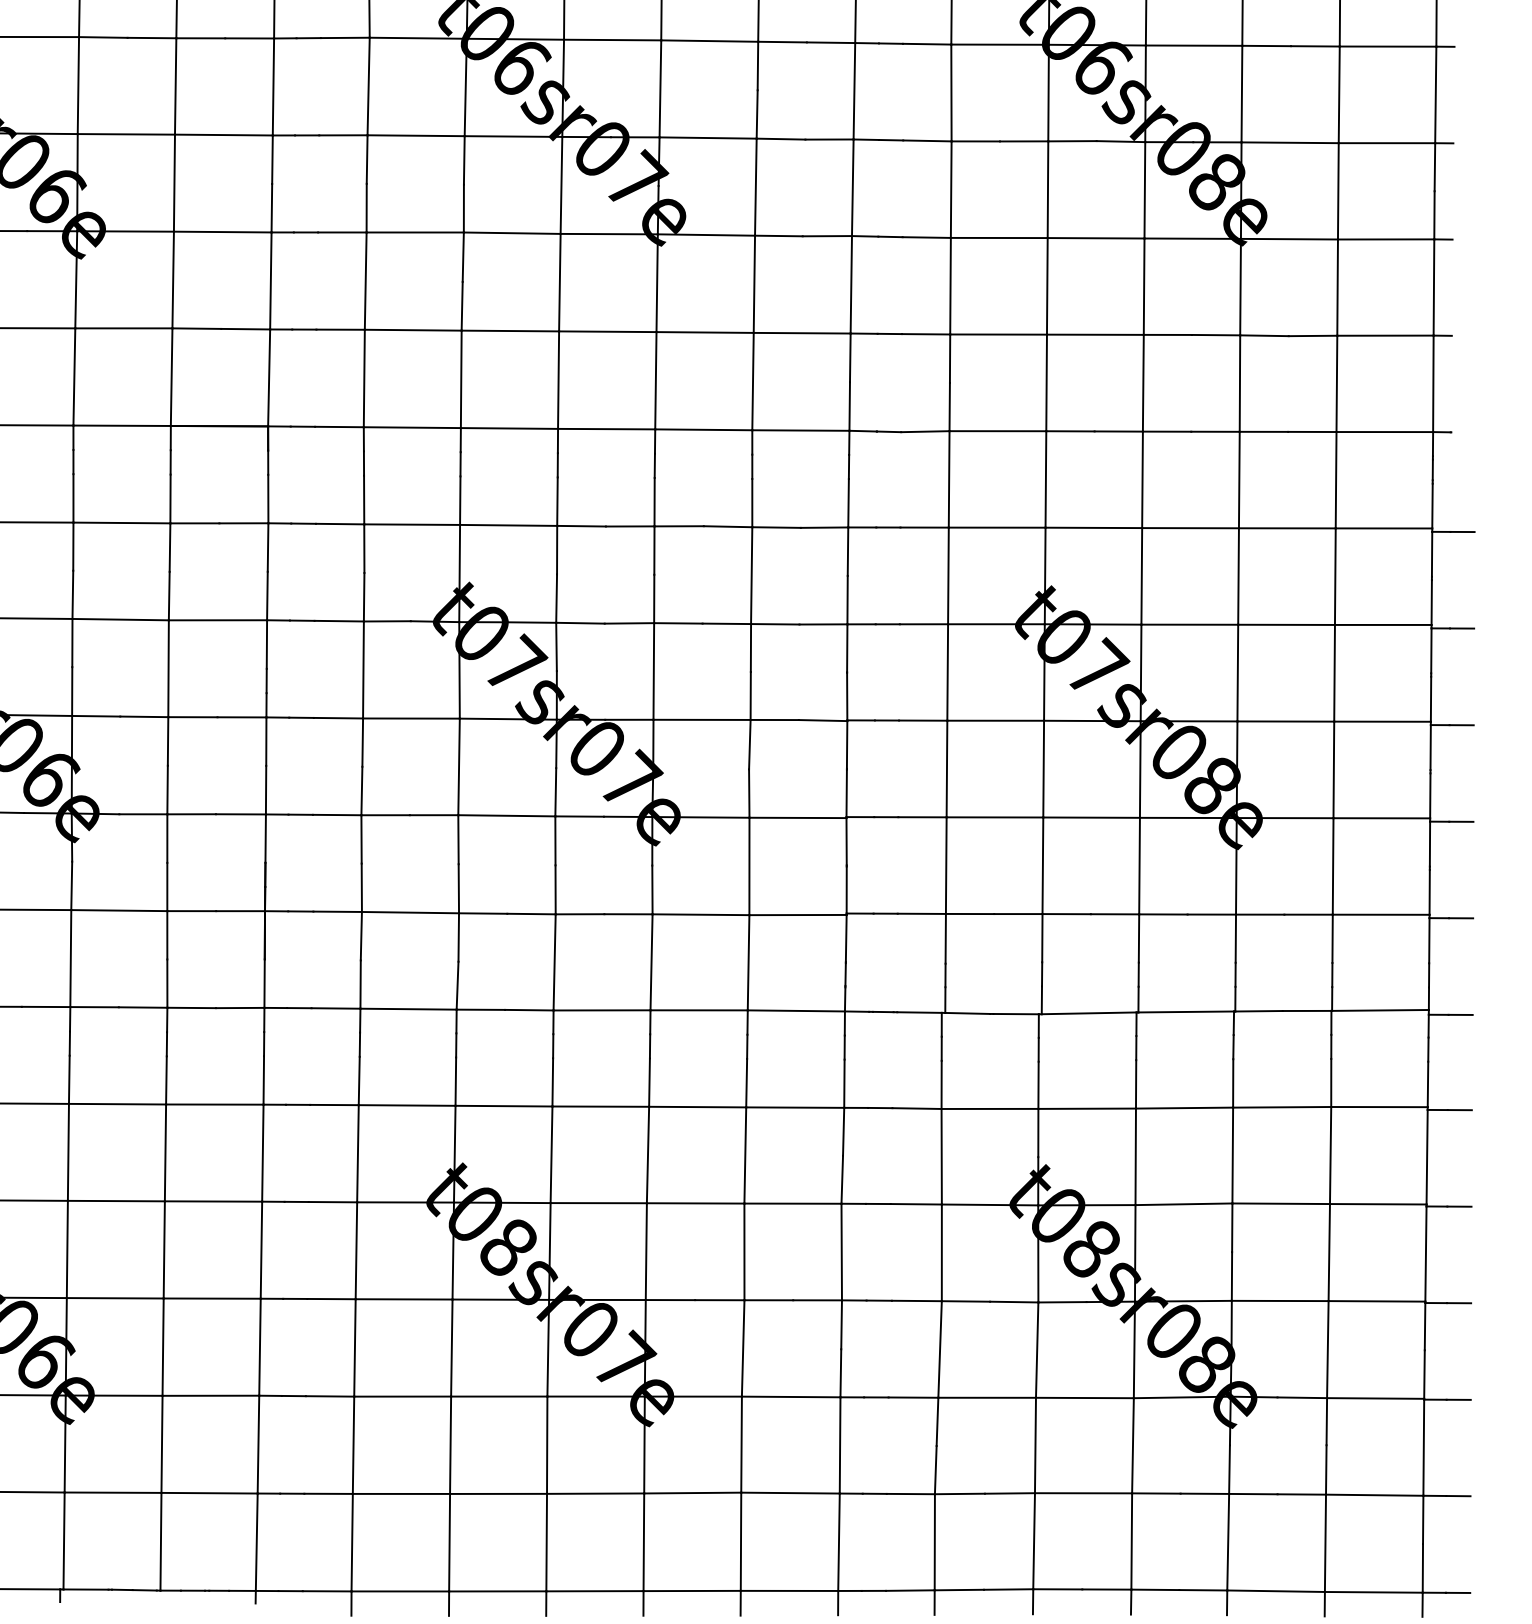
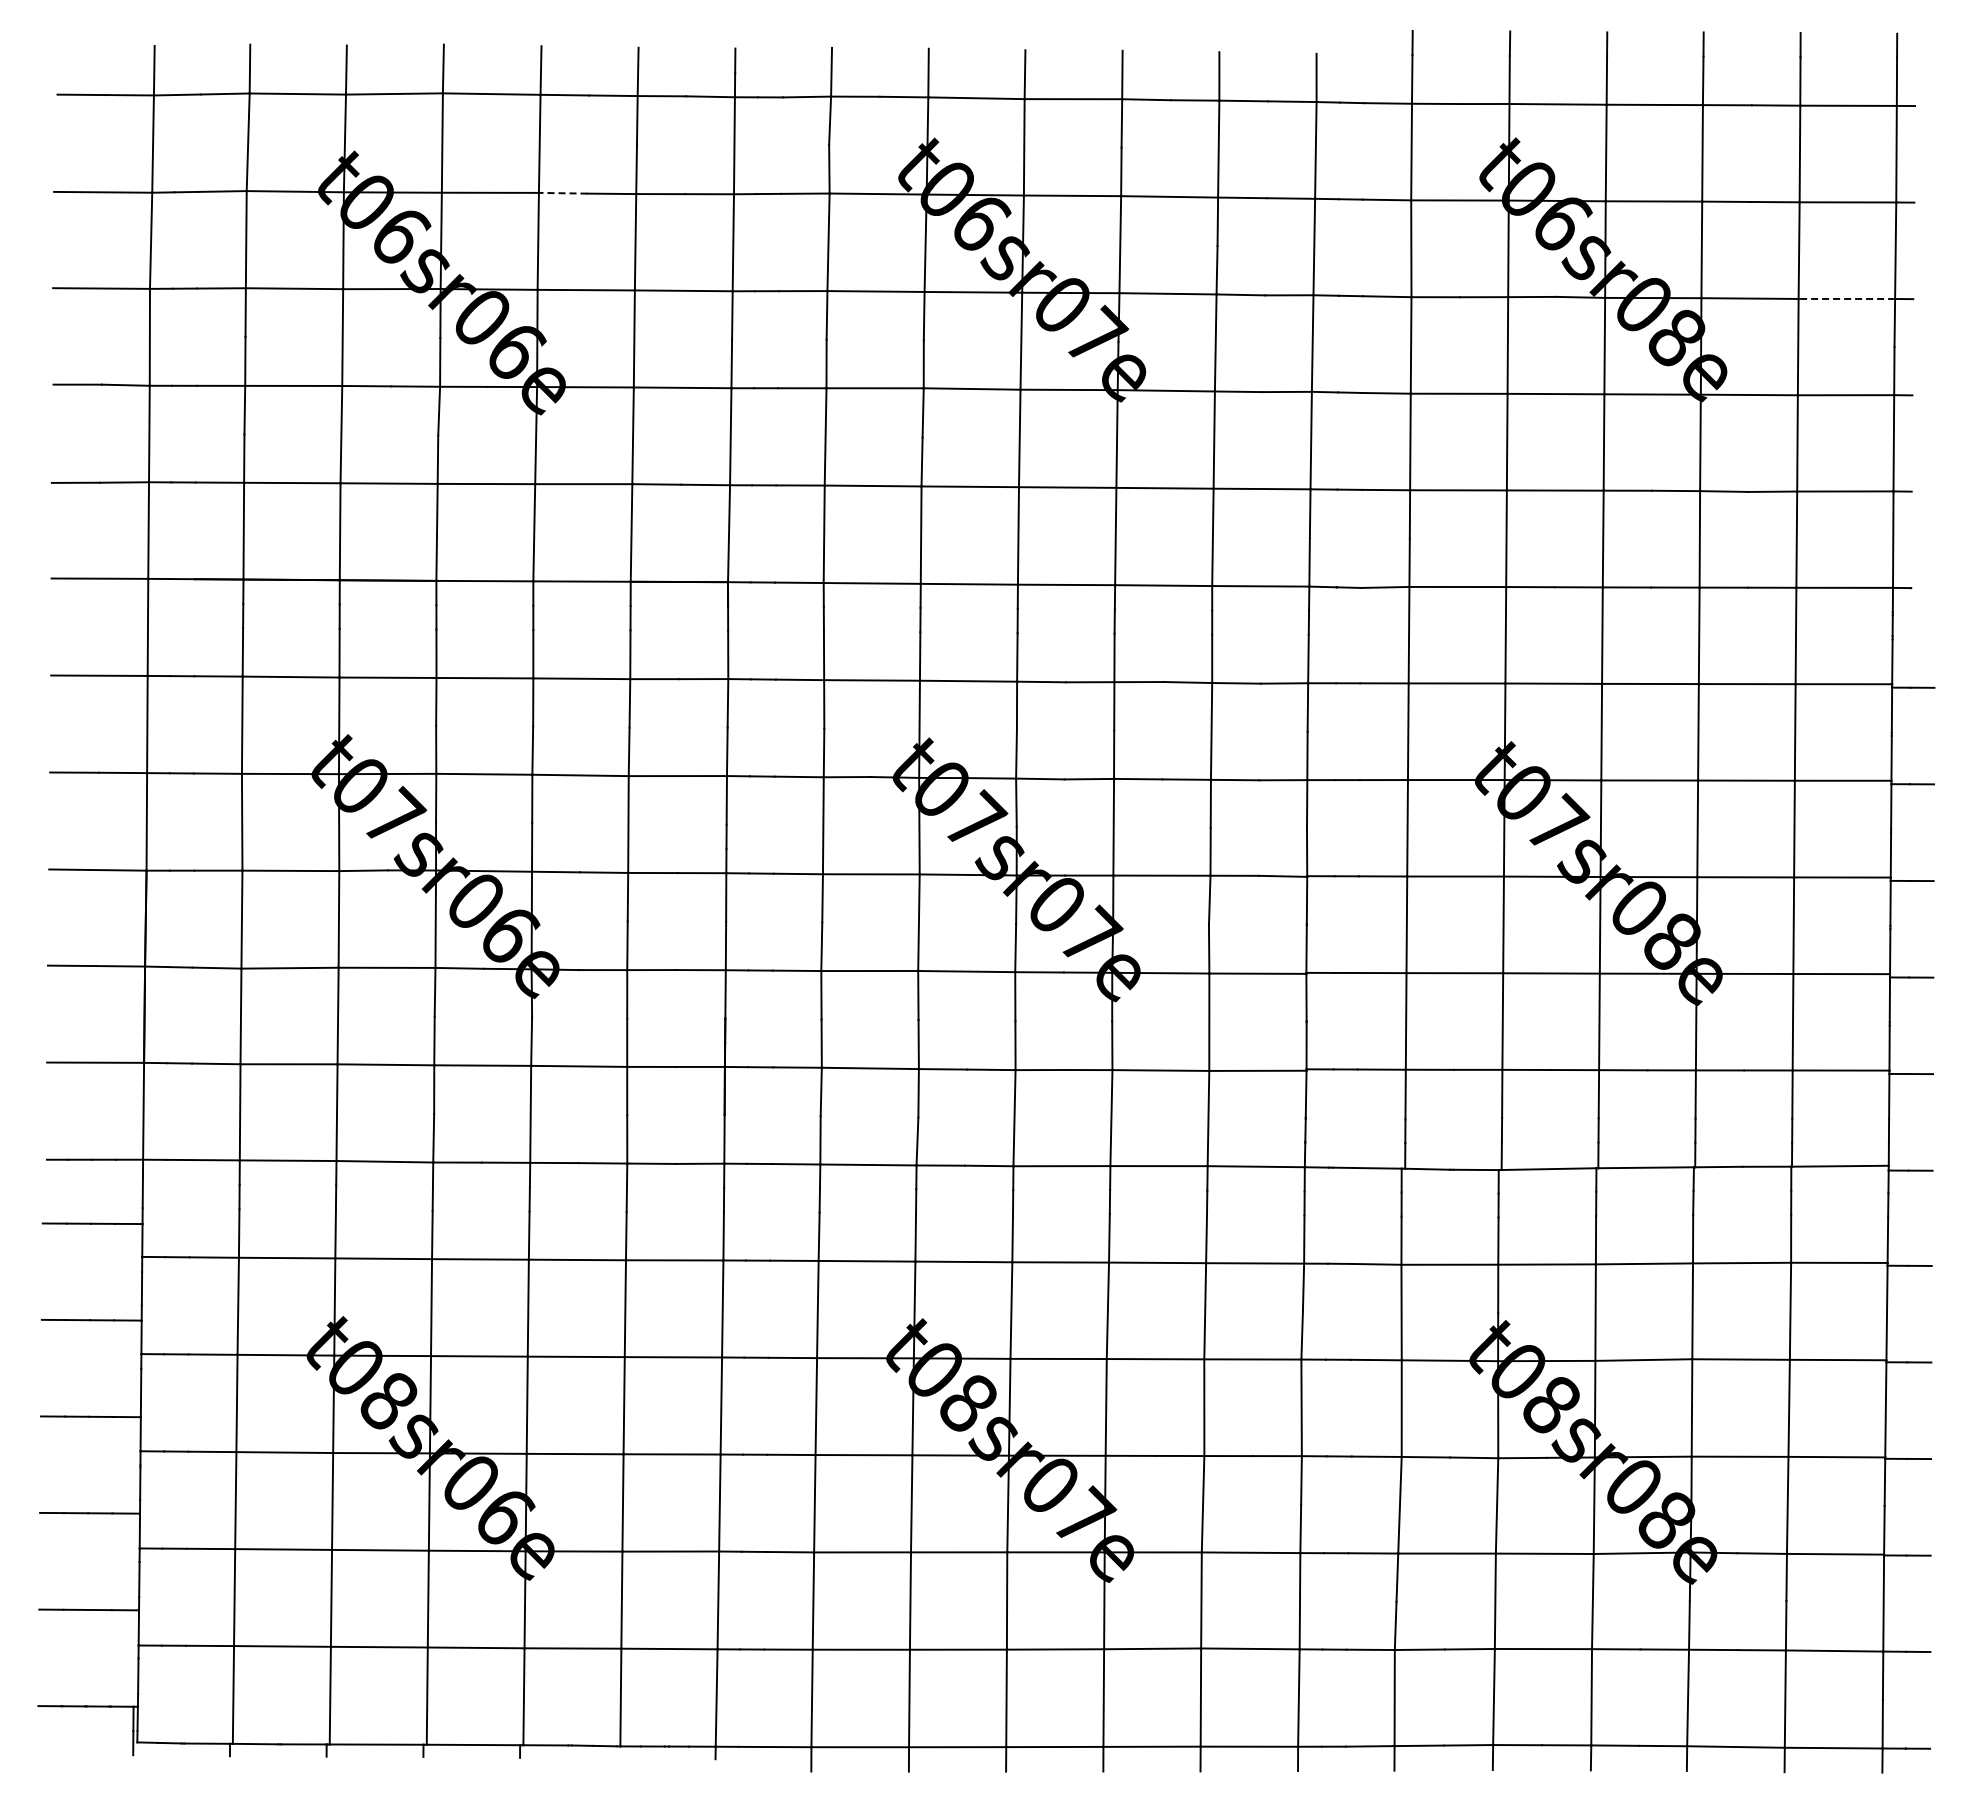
line: (102, 37) -> (562, 193), solid -> dashed
line: (1386, 142) -> (1846, 298), solid -> dashed

